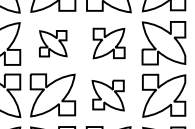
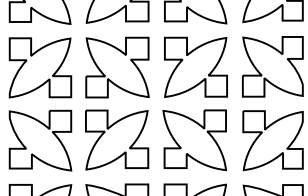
part: (108, 42) -> (195, 66), size x1.43
part: (53, 43) -> (117, 67), size x1.67
part: (108, 95) -> (194, 140), size x1.43

